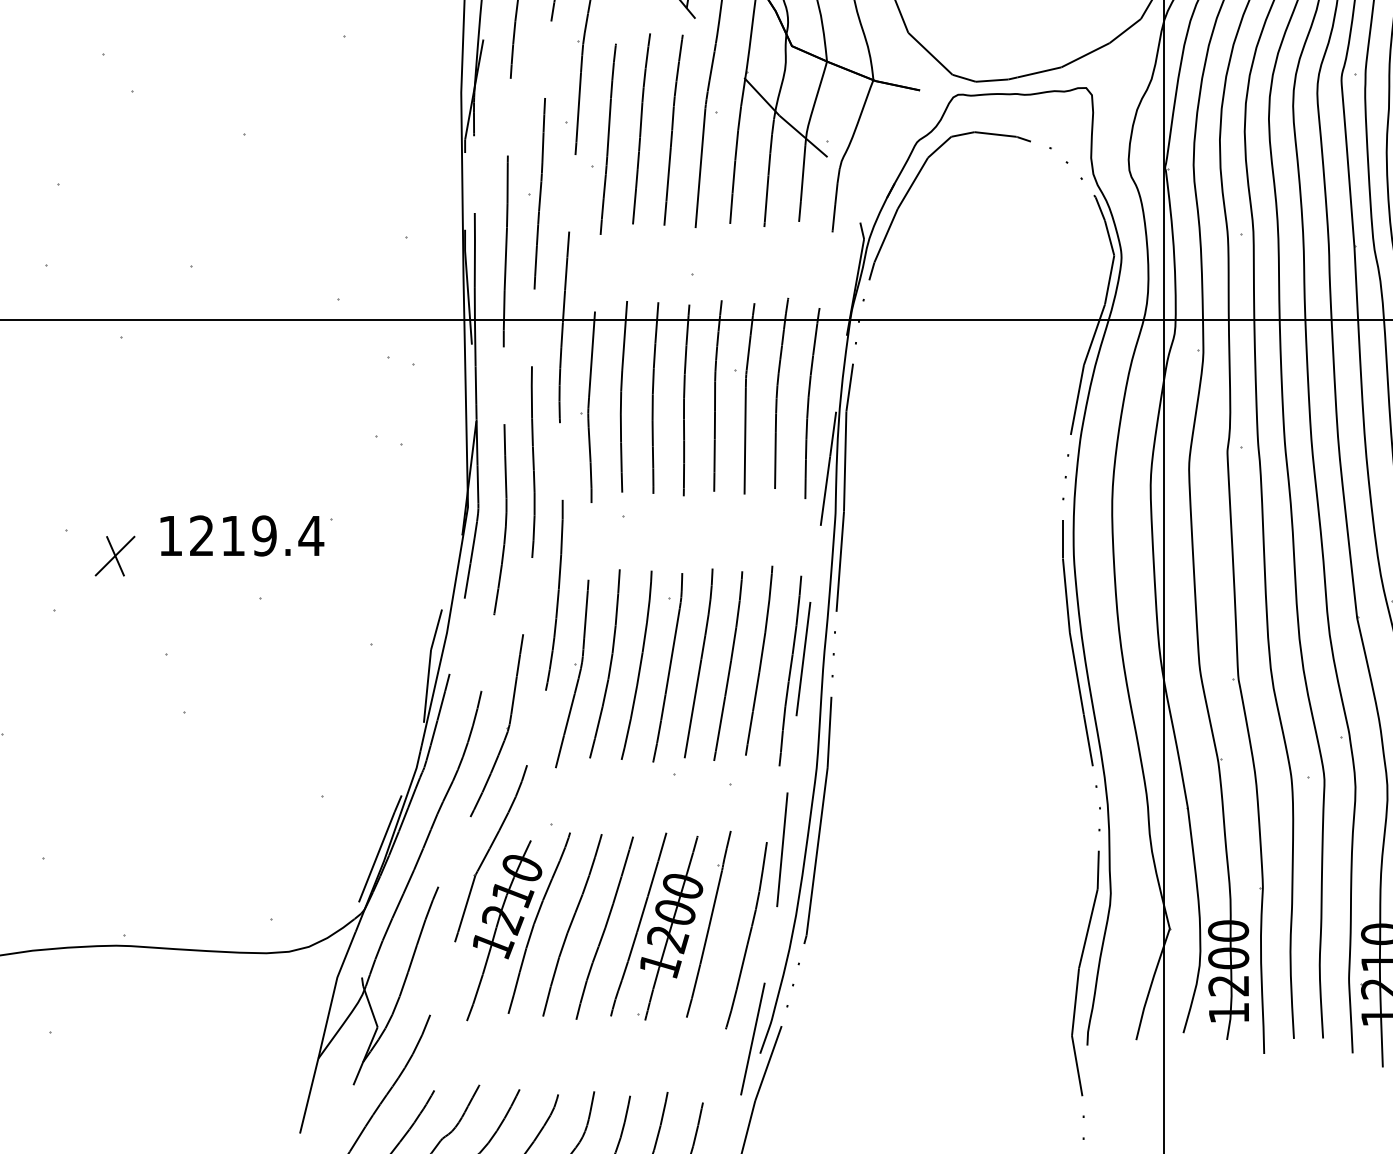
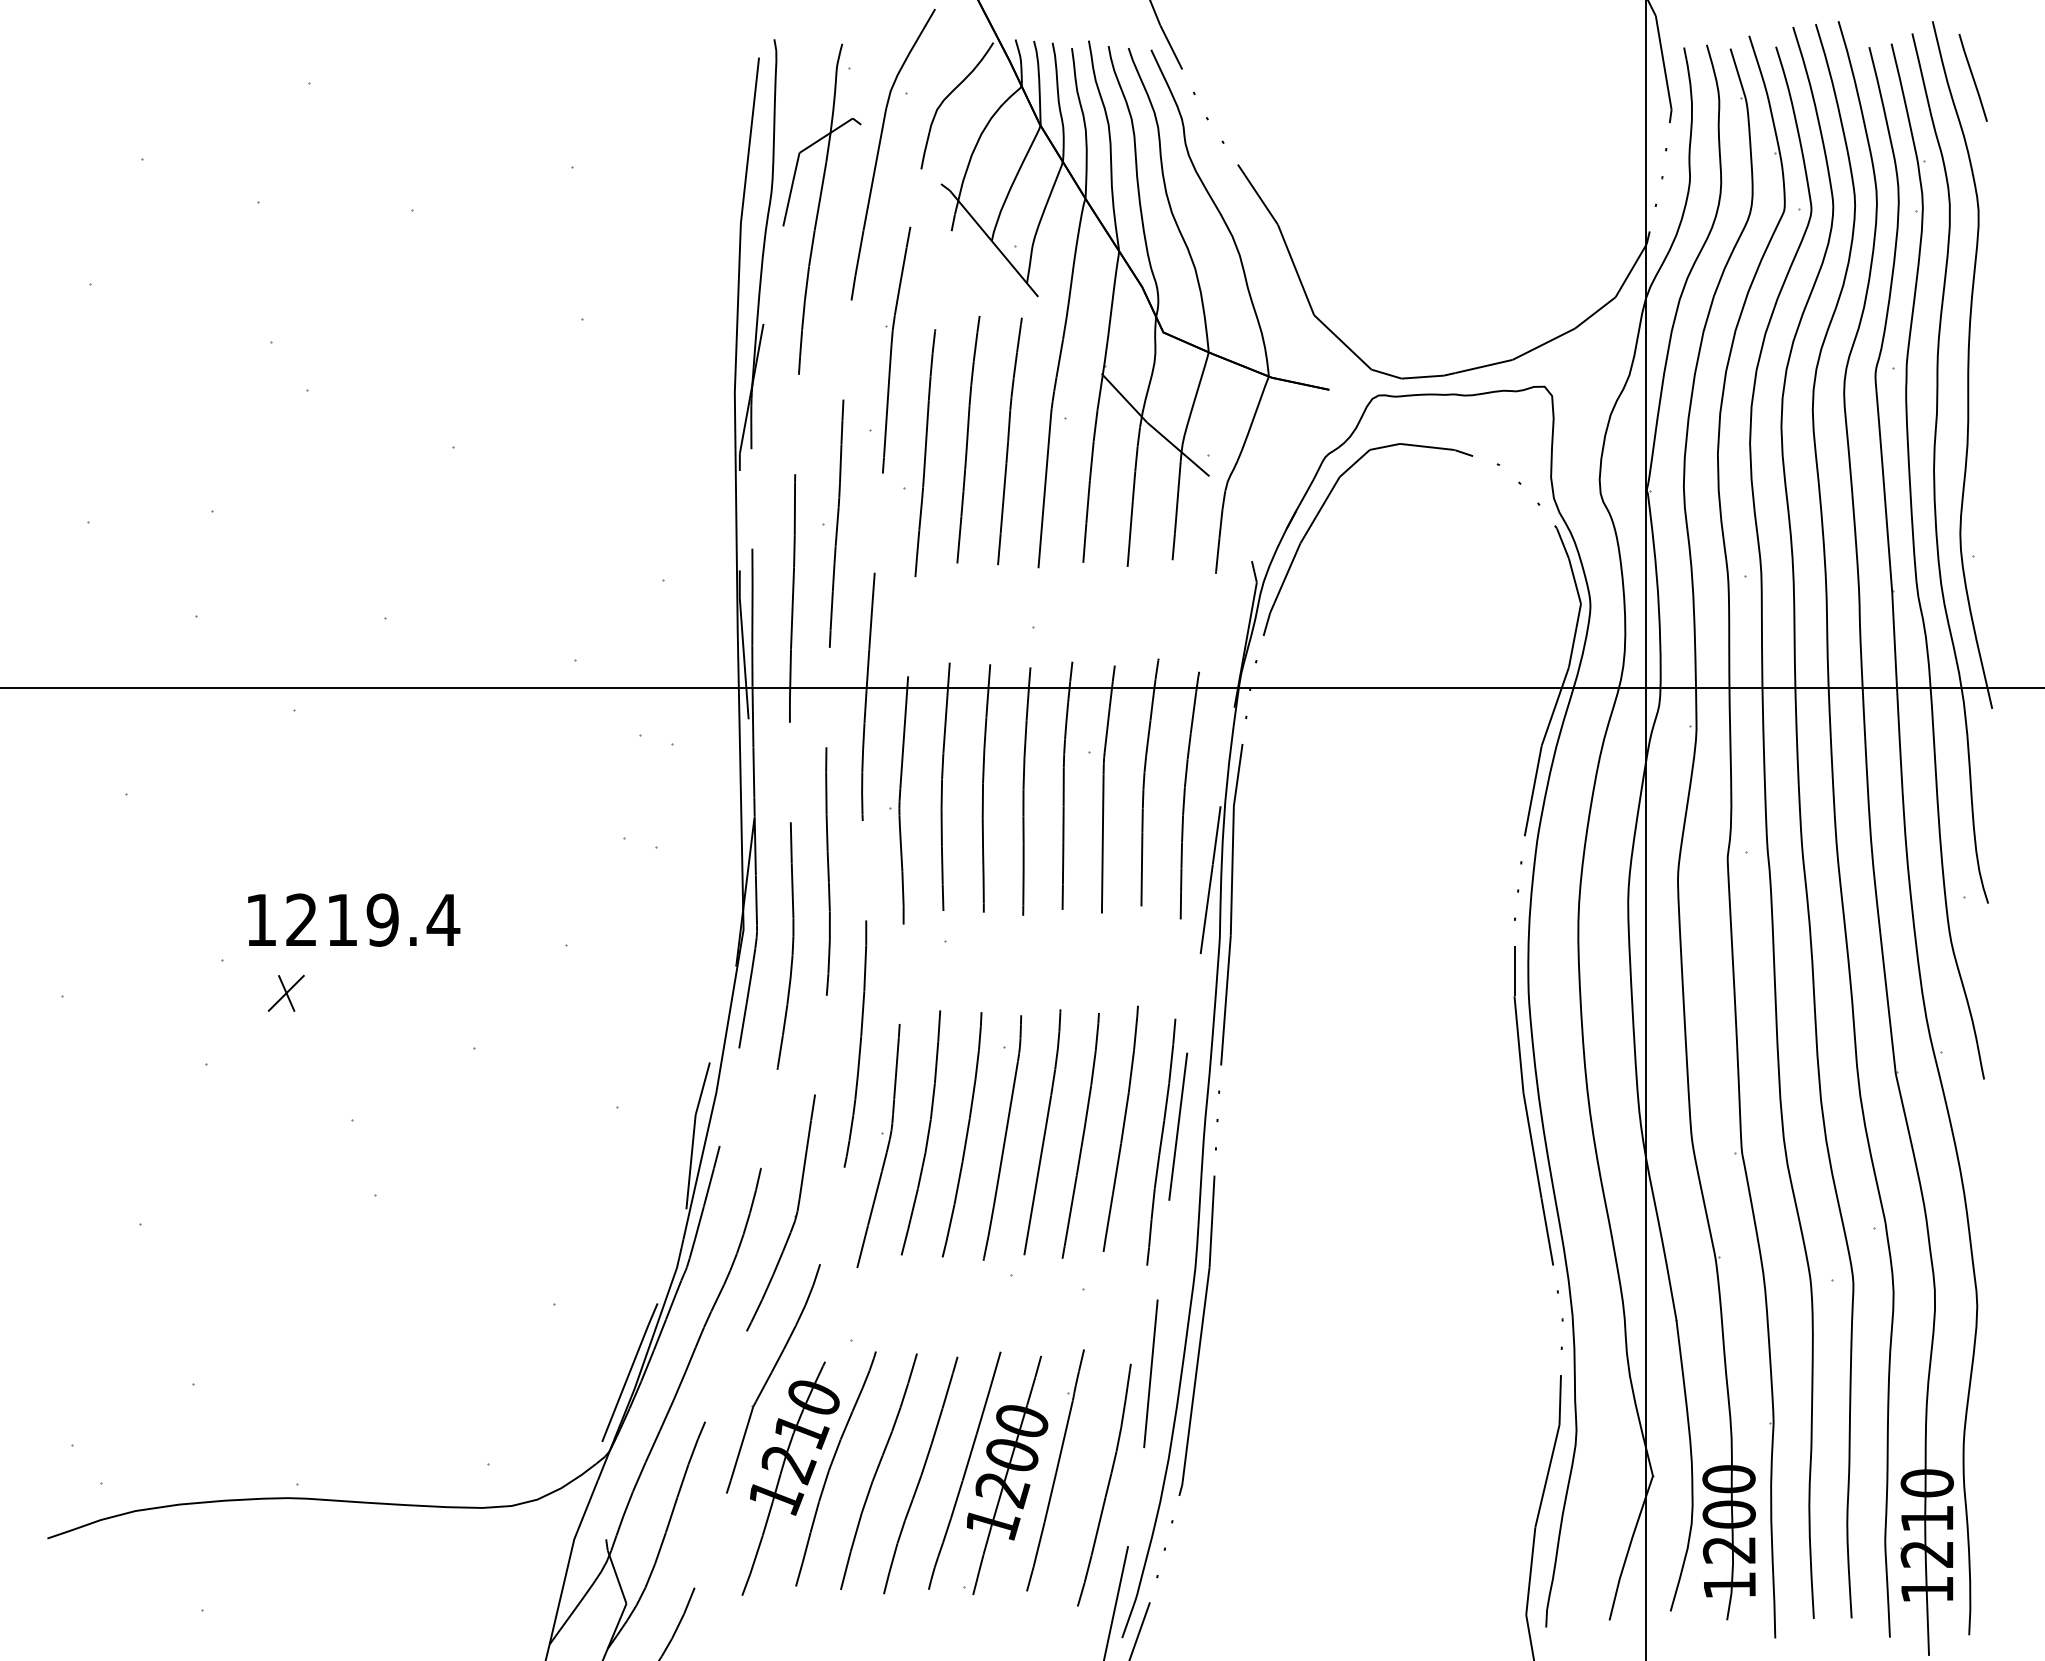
text: (242, 535) -> (354, 919), moved
part: (115, 556) -> (286, 993), size x0.7

